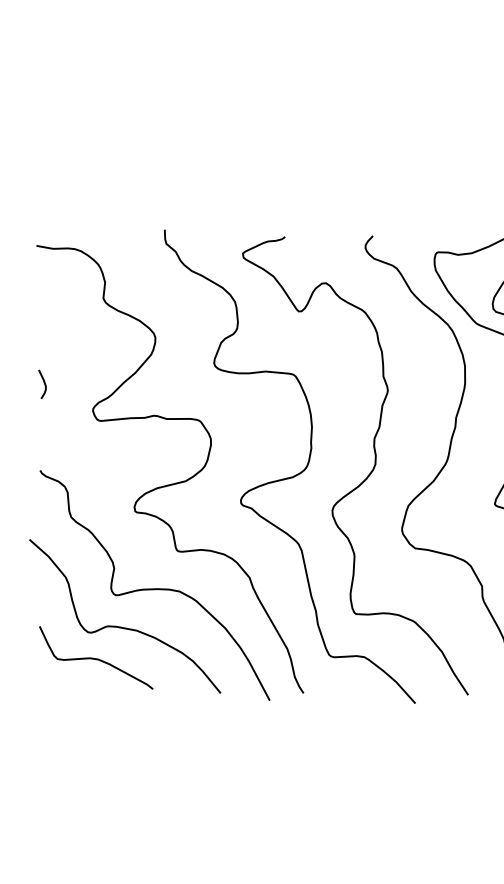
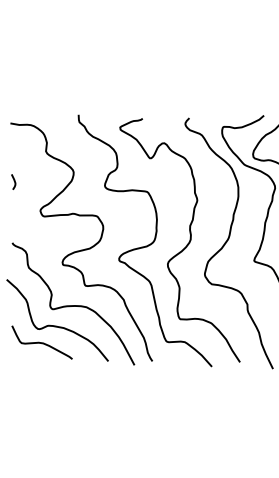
curve: (42, 383) -> (13, 181), moved

